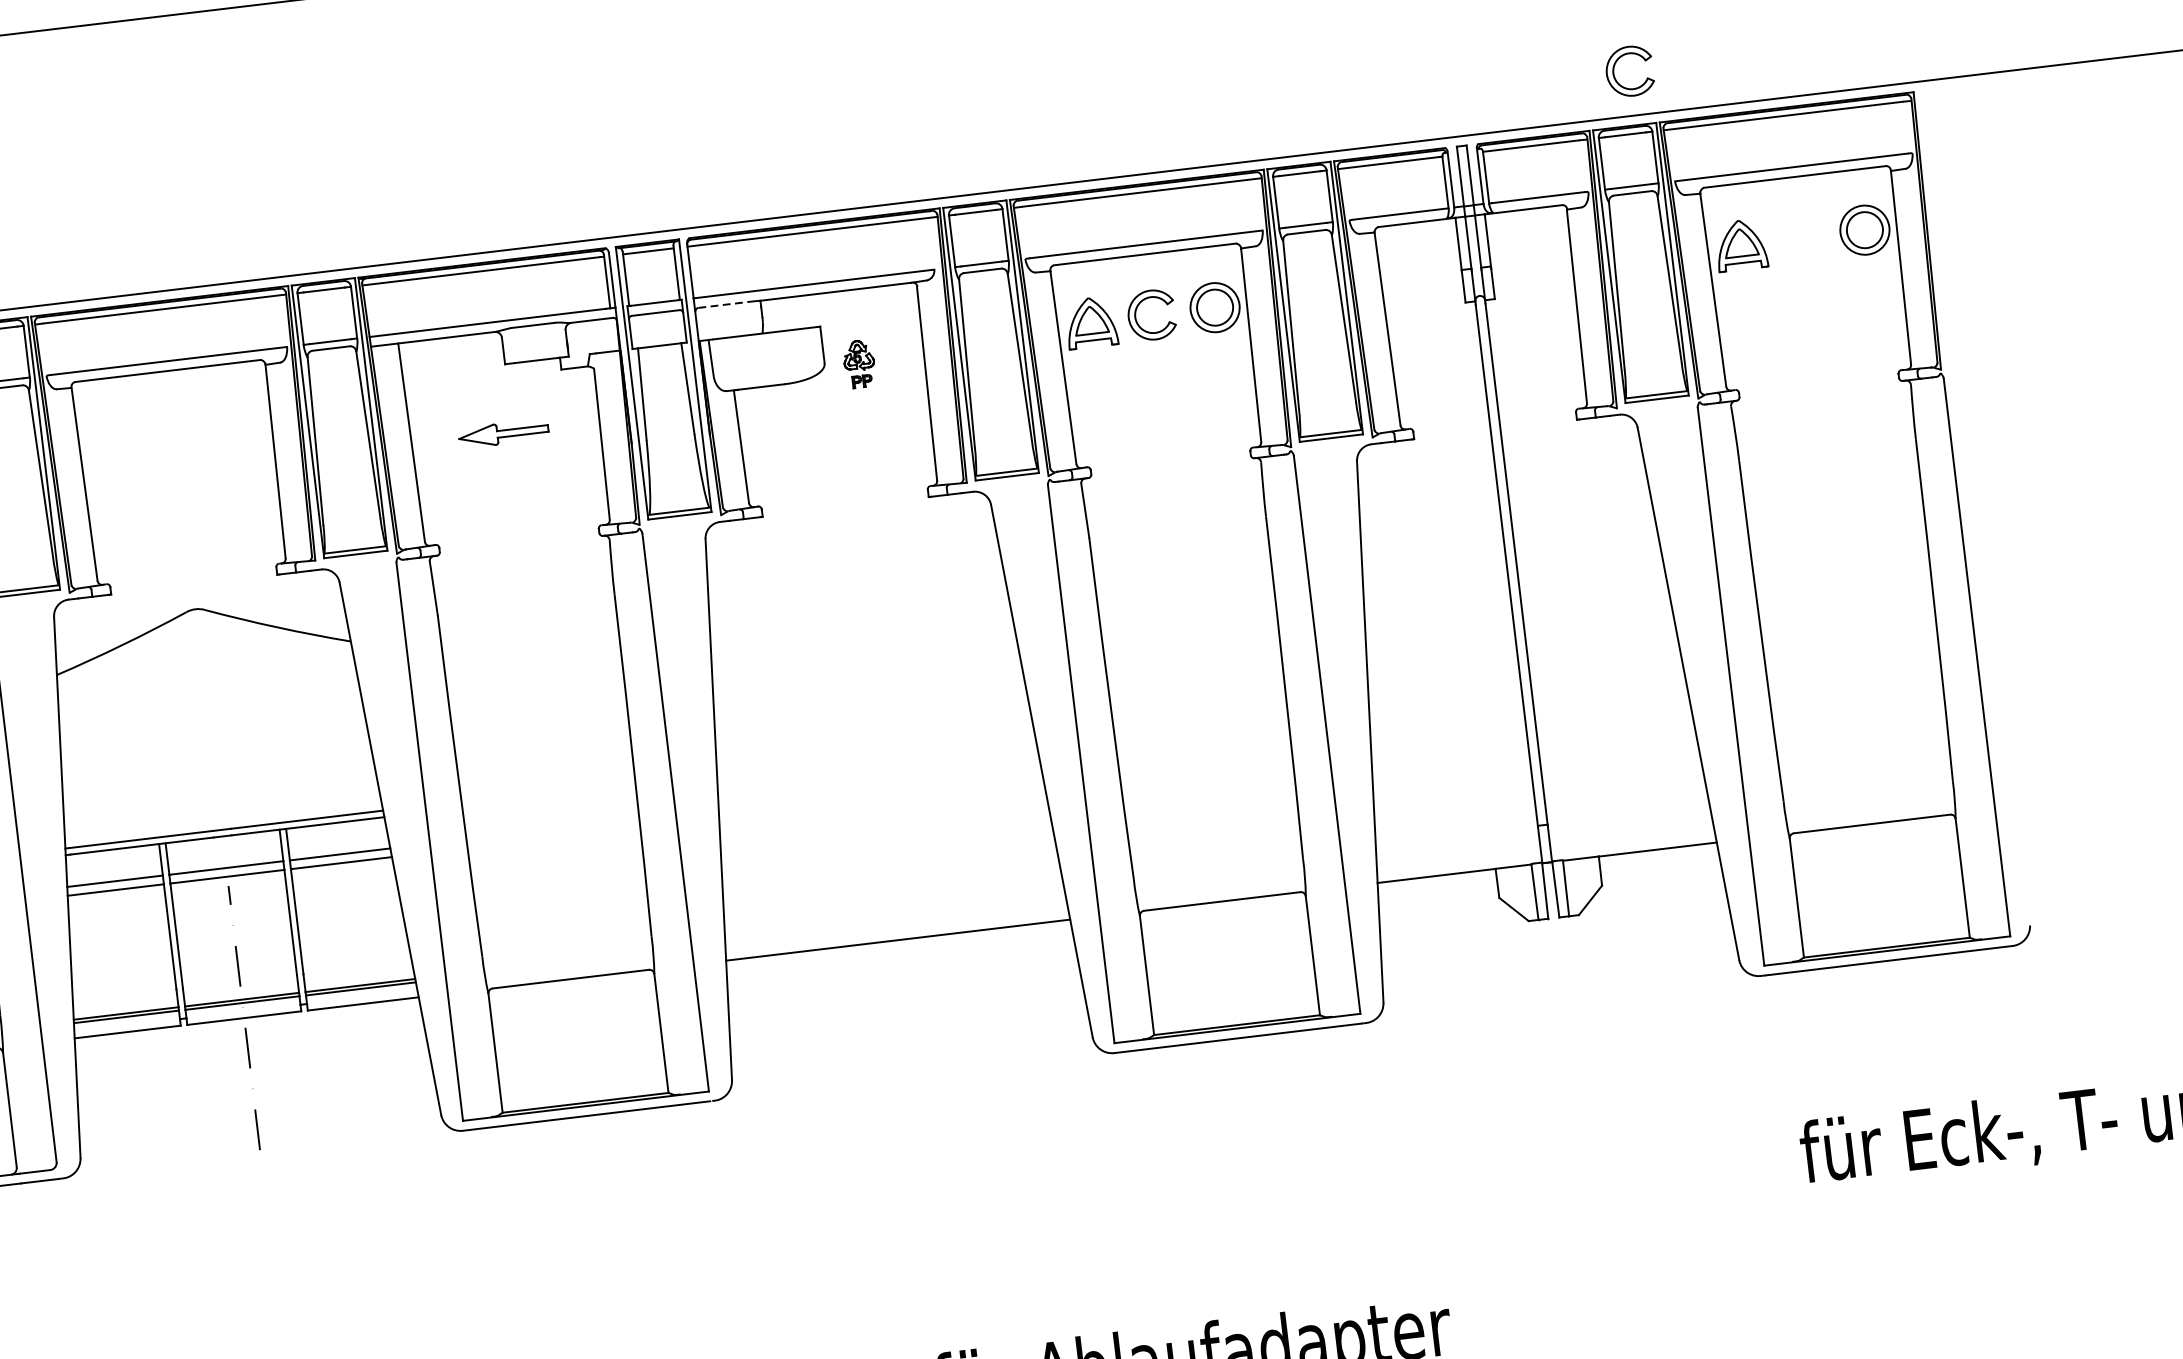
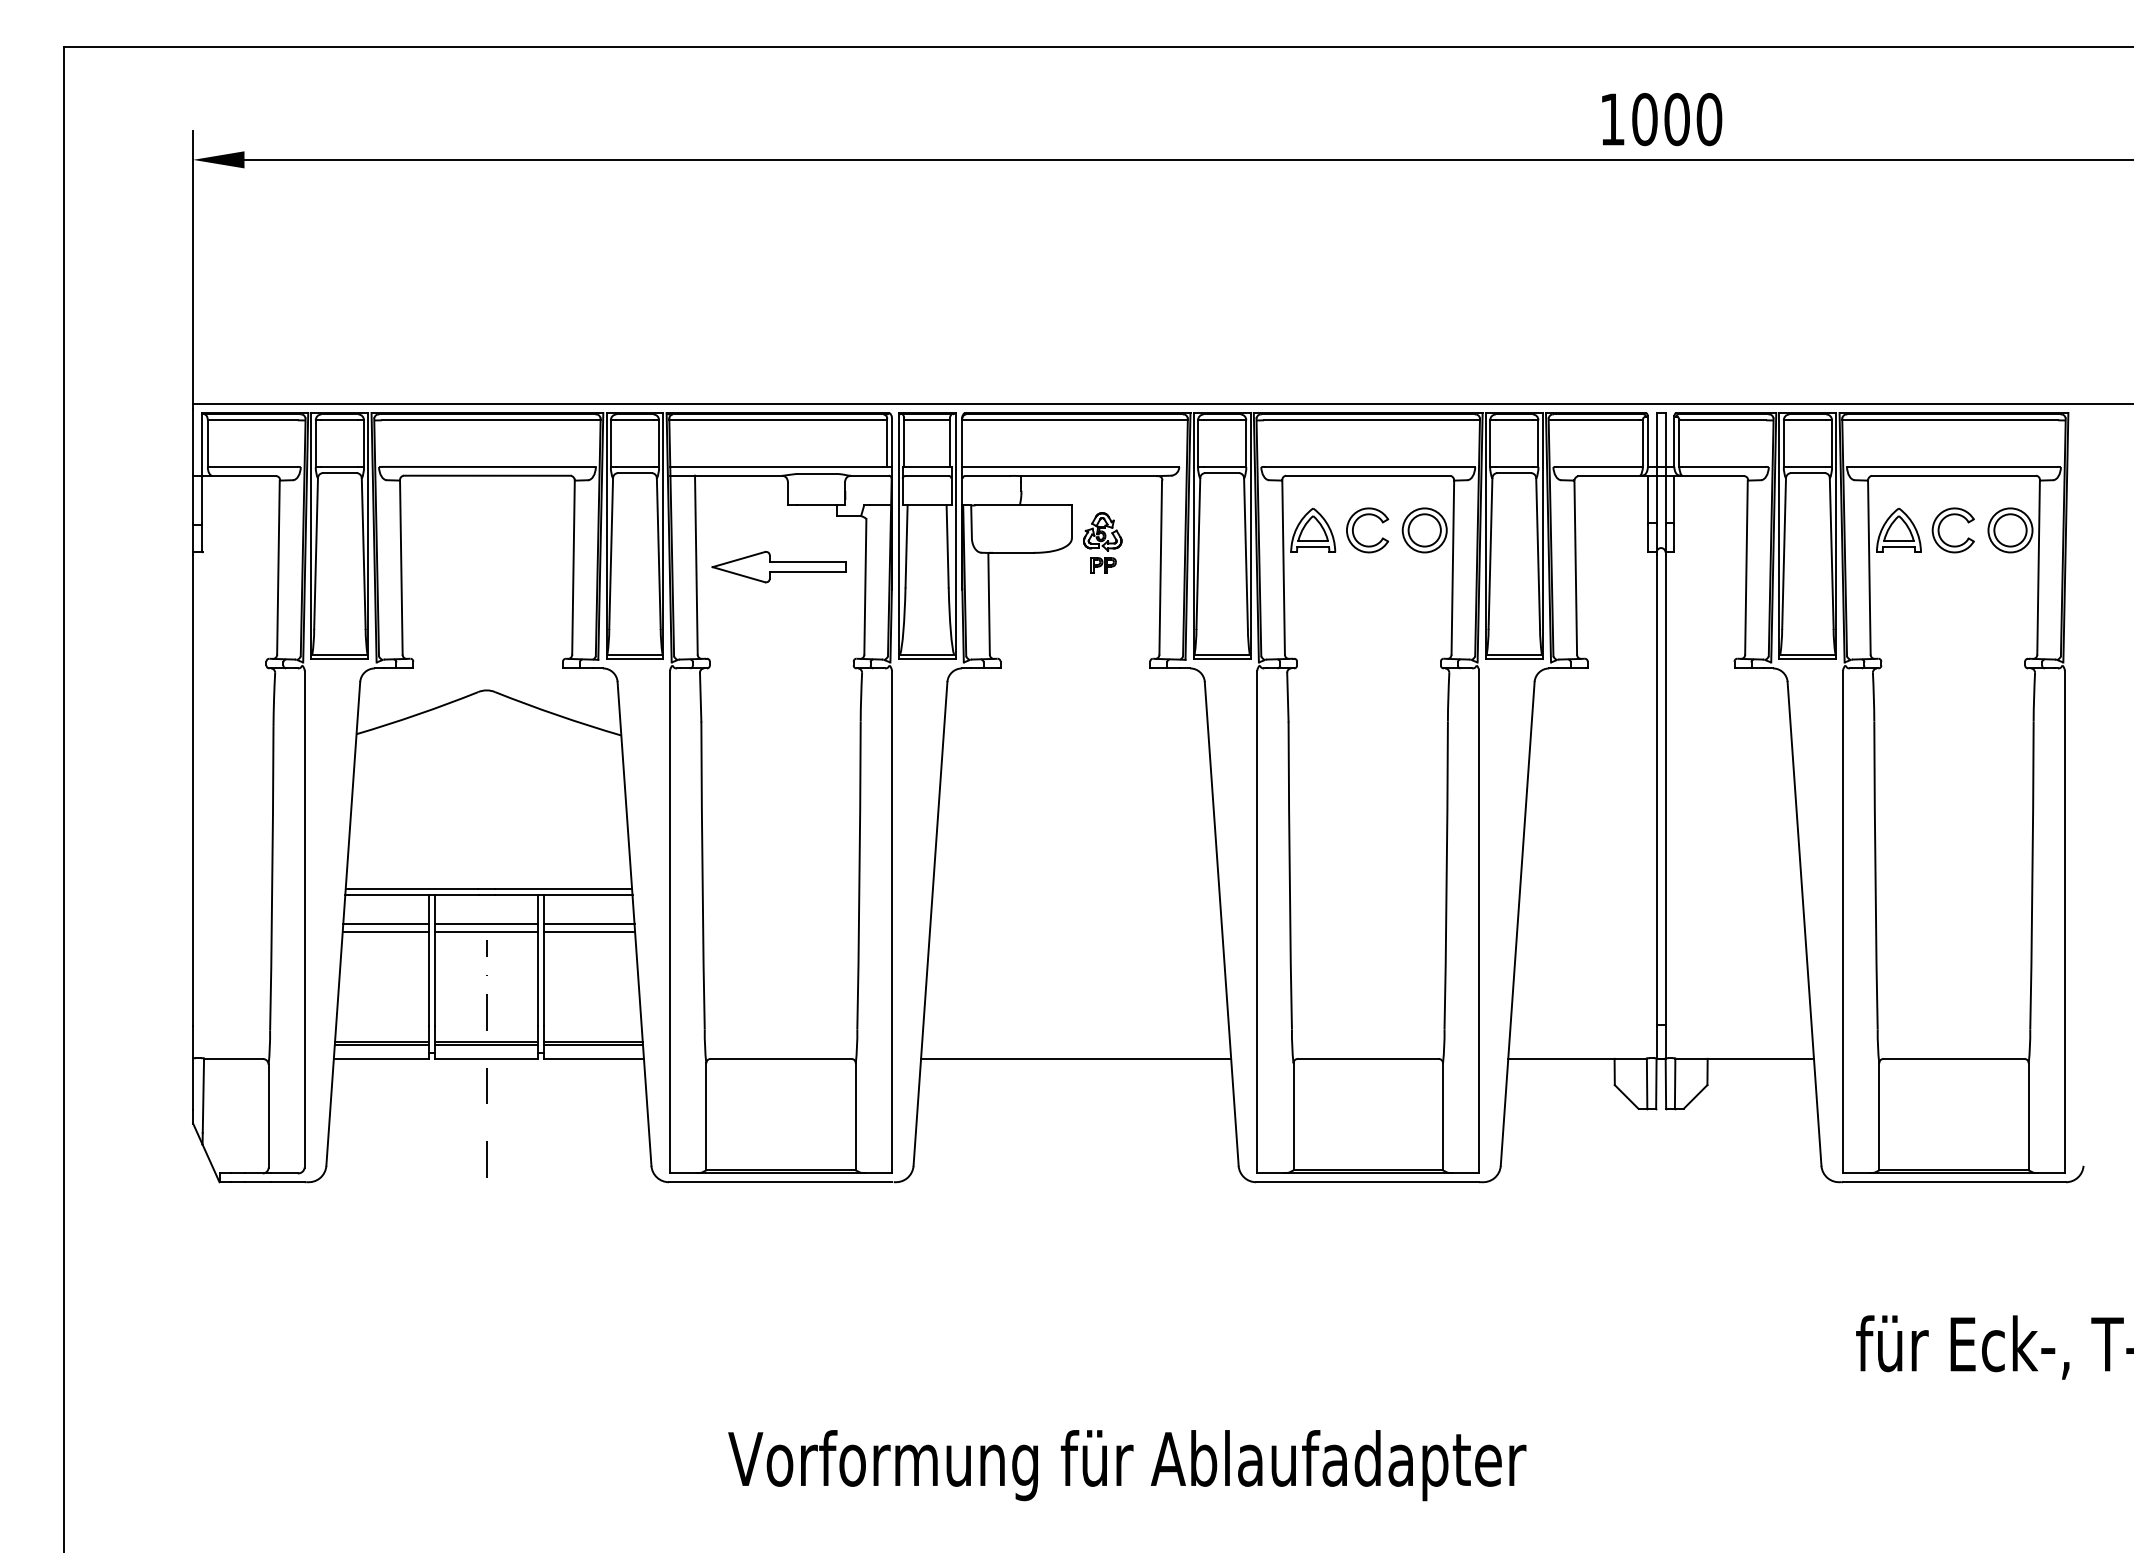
part: (1614, 67) -> (1940, 525), moved
line: (723, 304) -> (988, 475), dashed -> solid
part: (859, 363) -> (1102, 542), size x1.43
part: (502, 433) -> (778, 566), size x1.67

